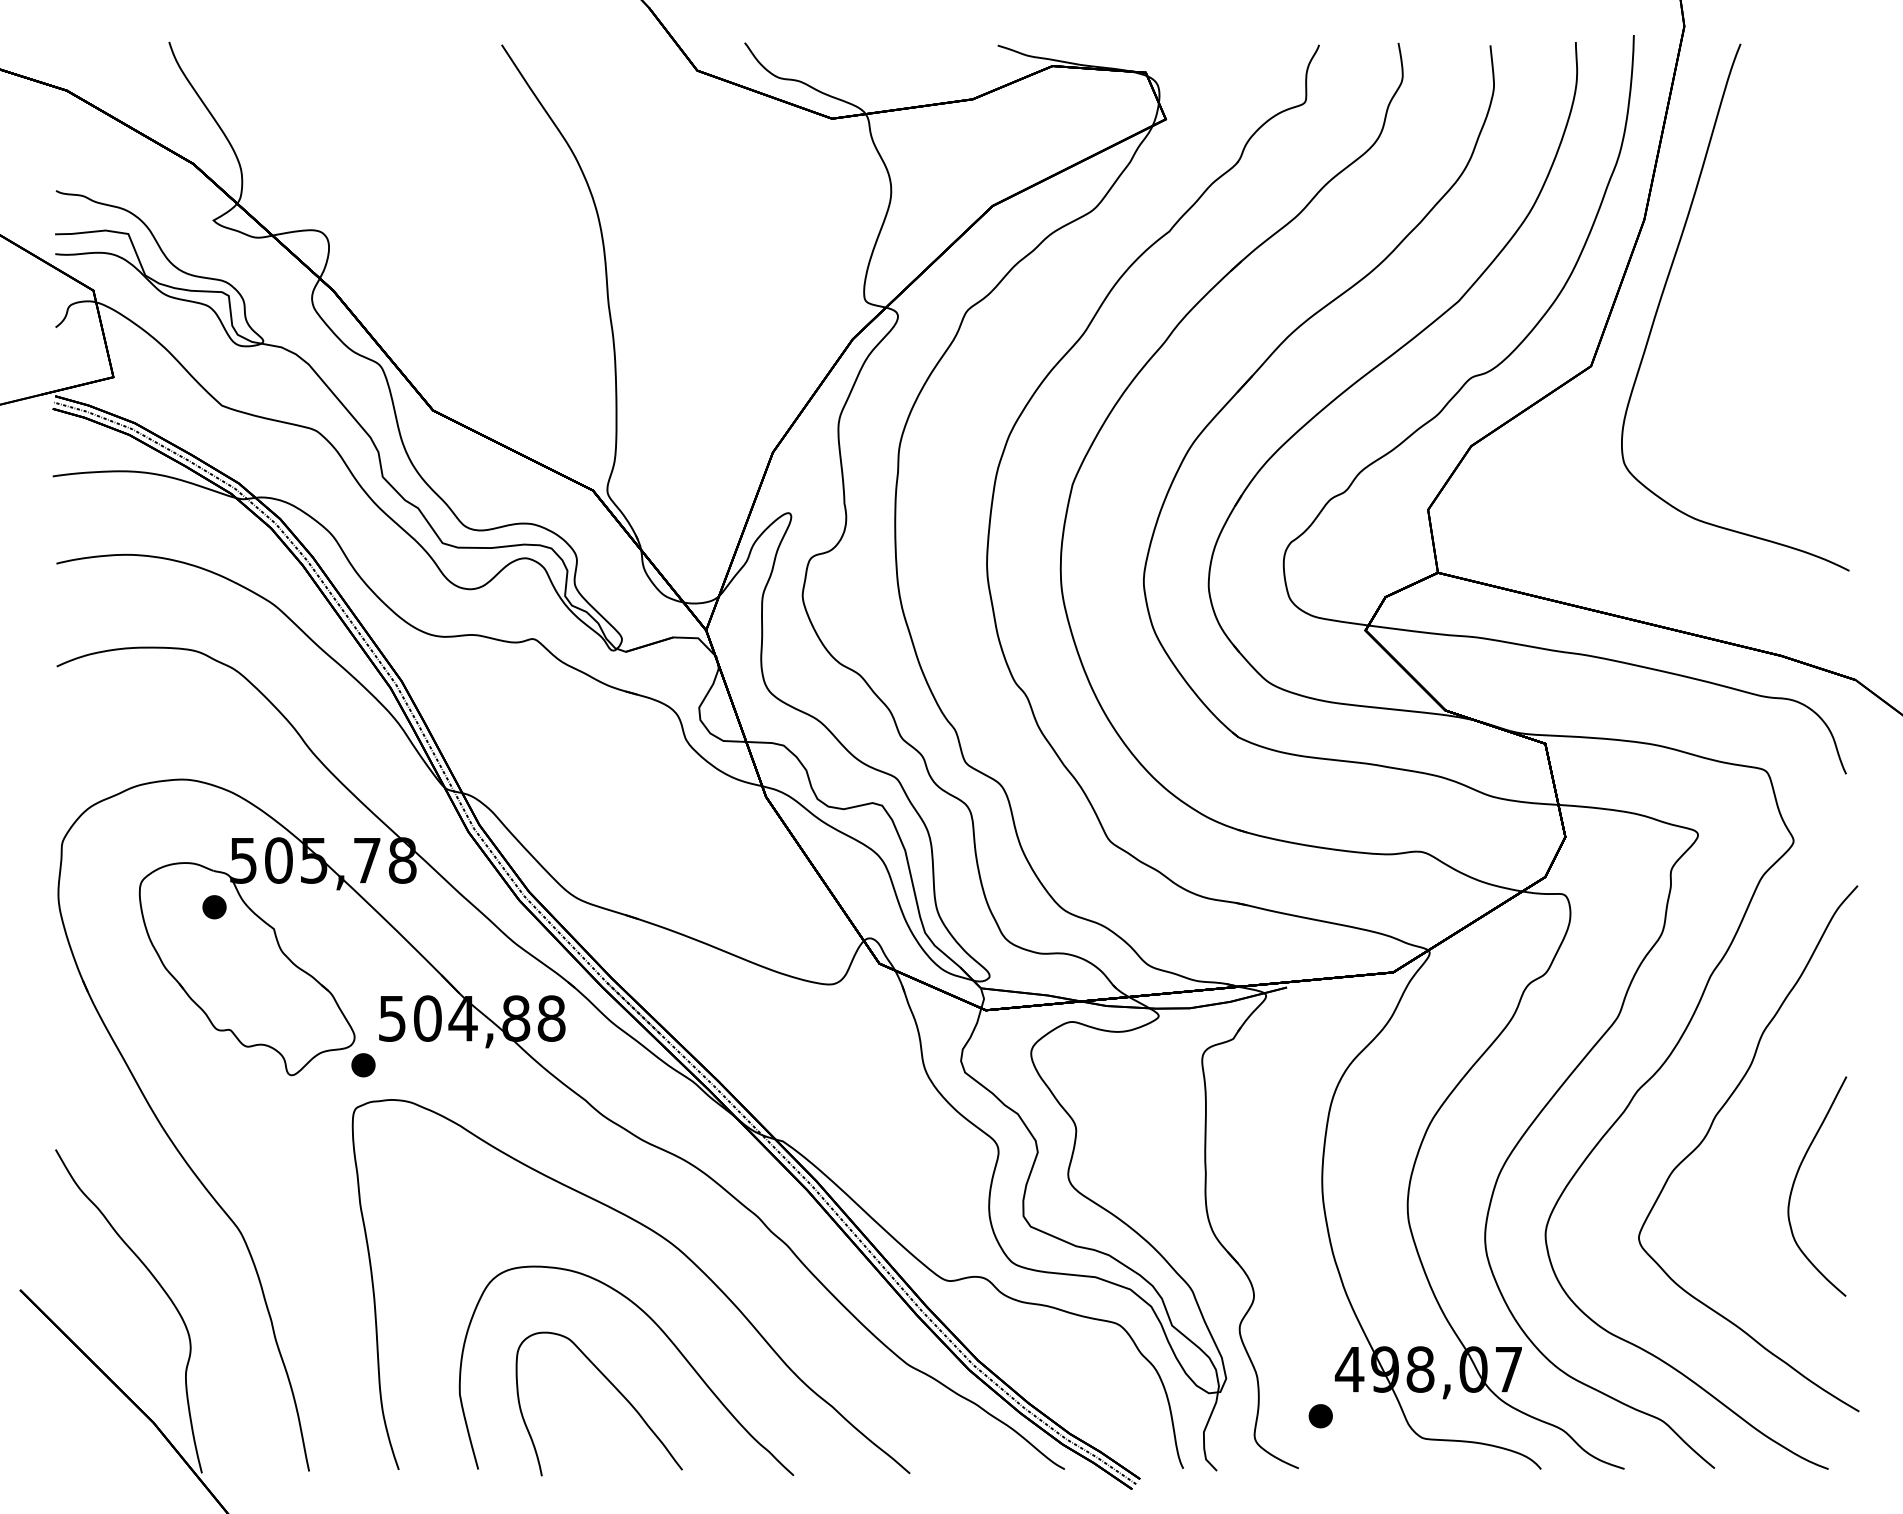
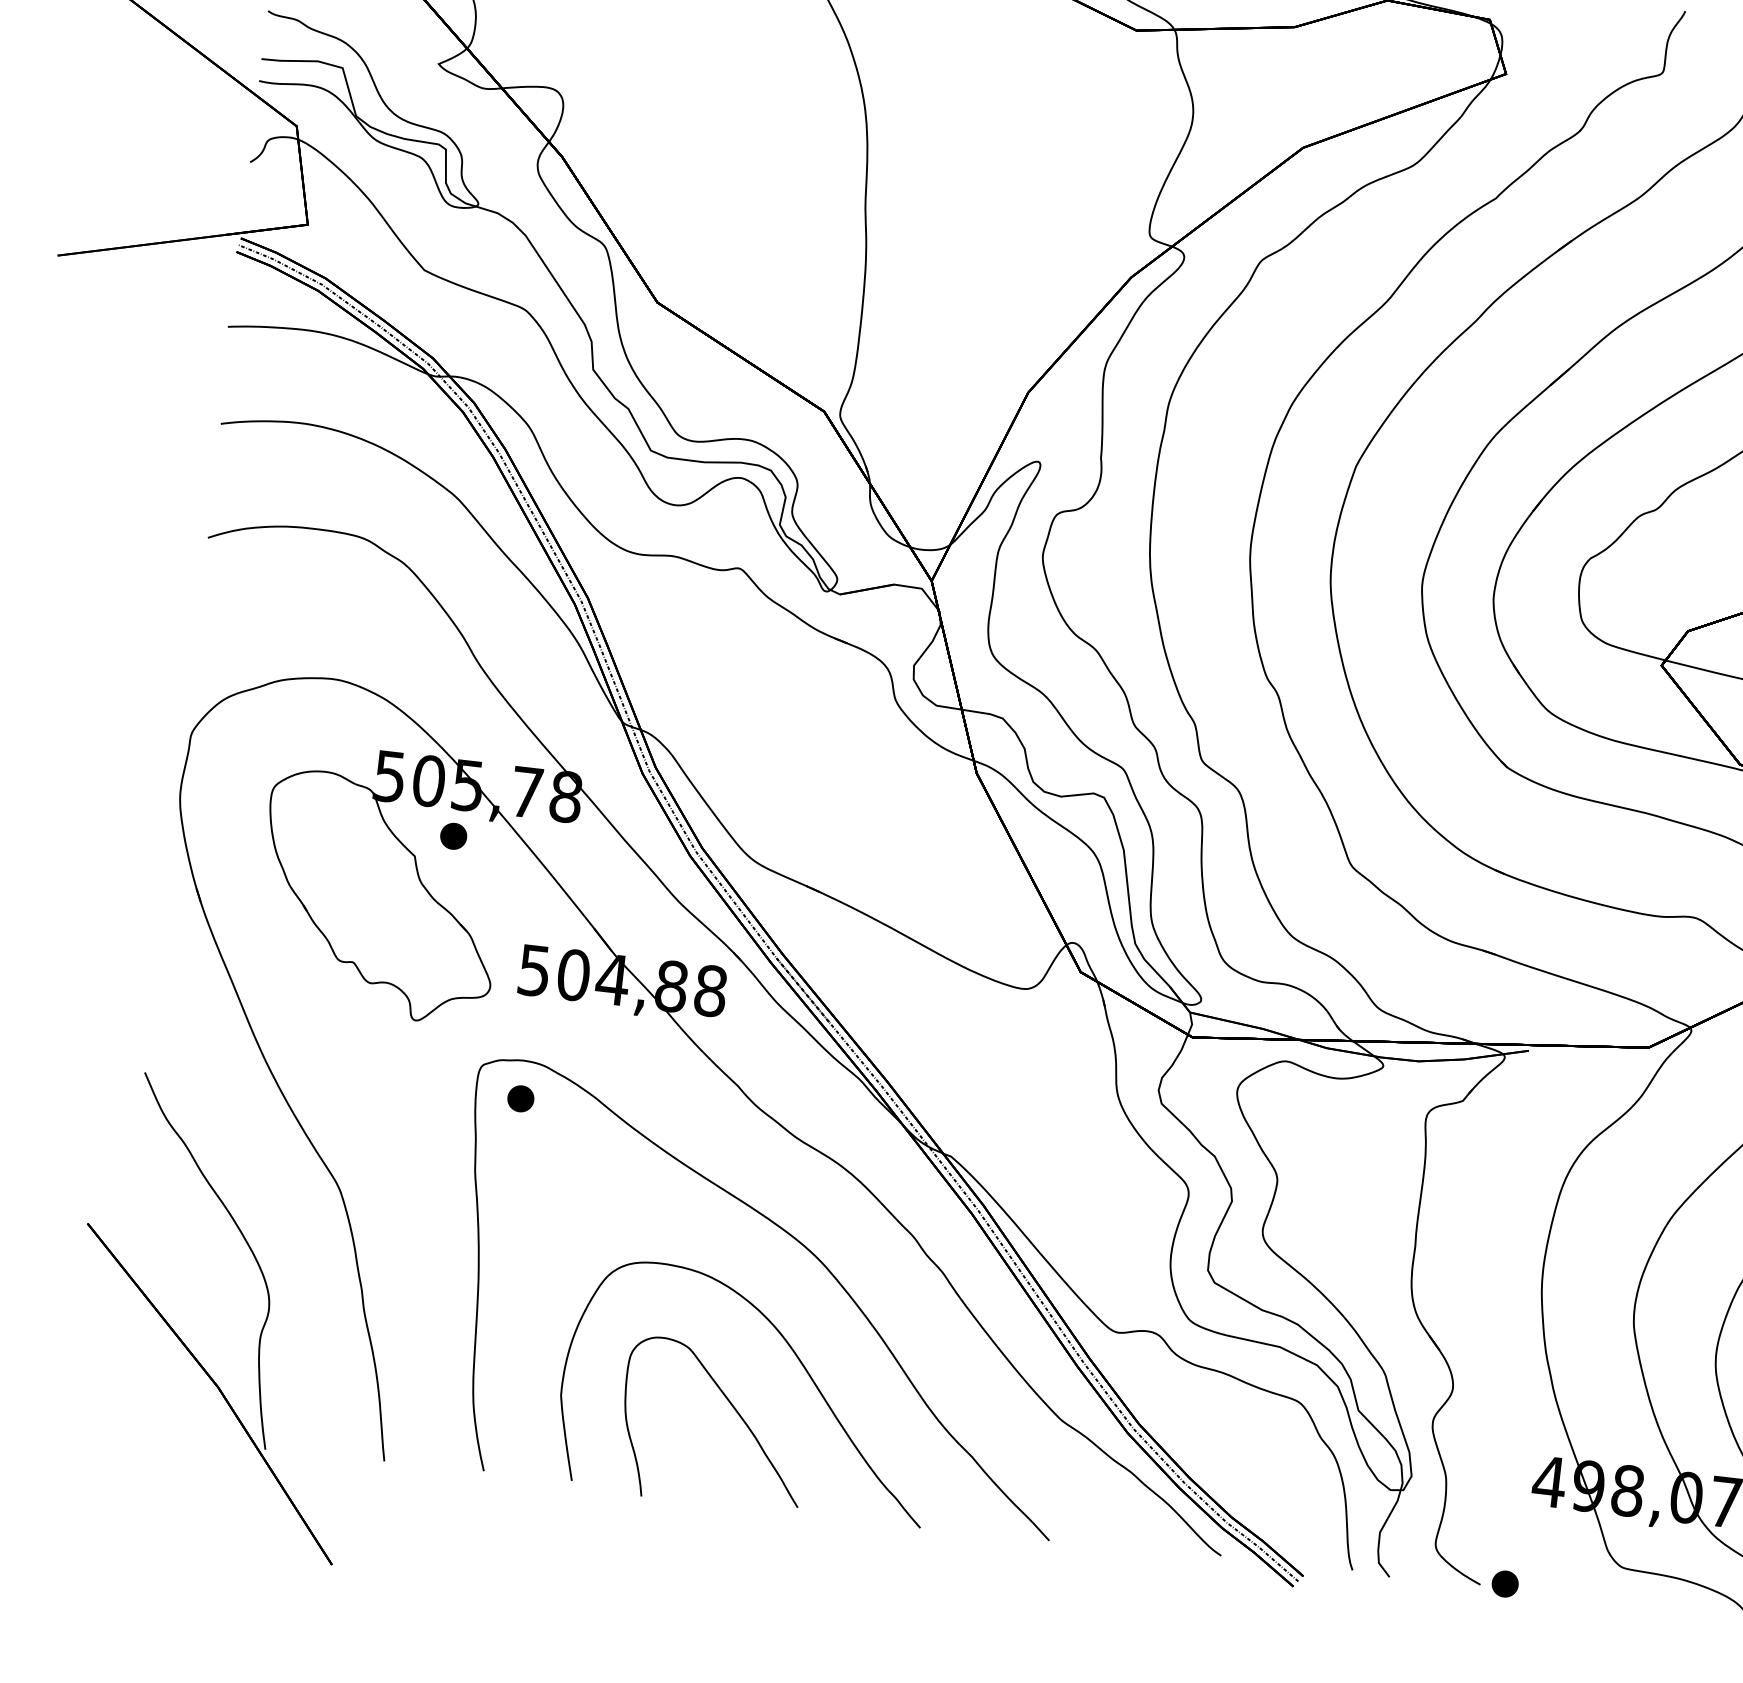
part: (214, 907) -> (453, 836), moved
part: (363, 1065) -> (520, 1099), moved
part: (1320, 1416) -> (1504, 1584), moved

